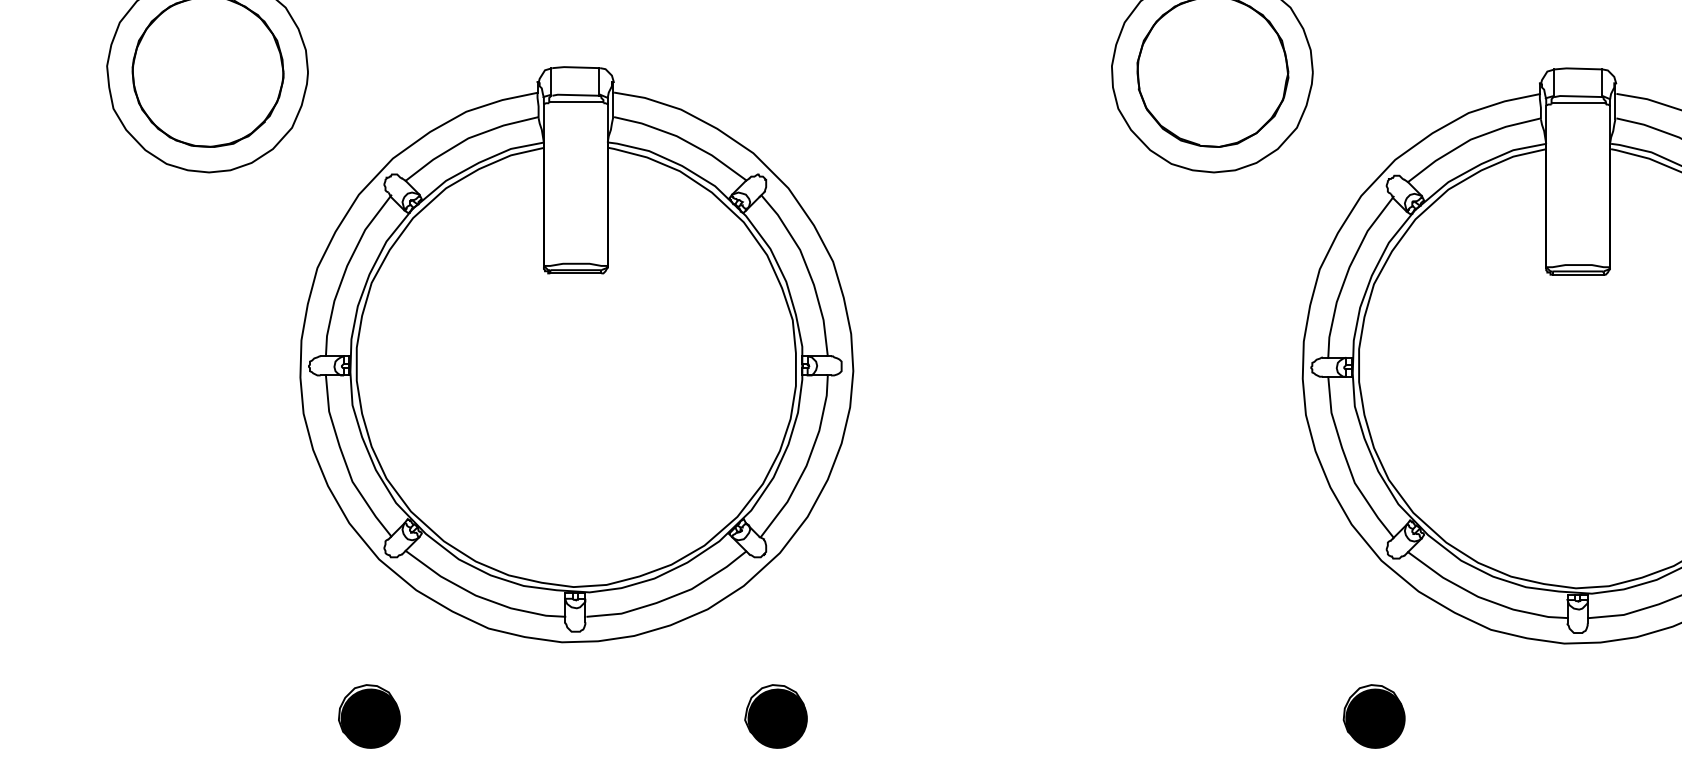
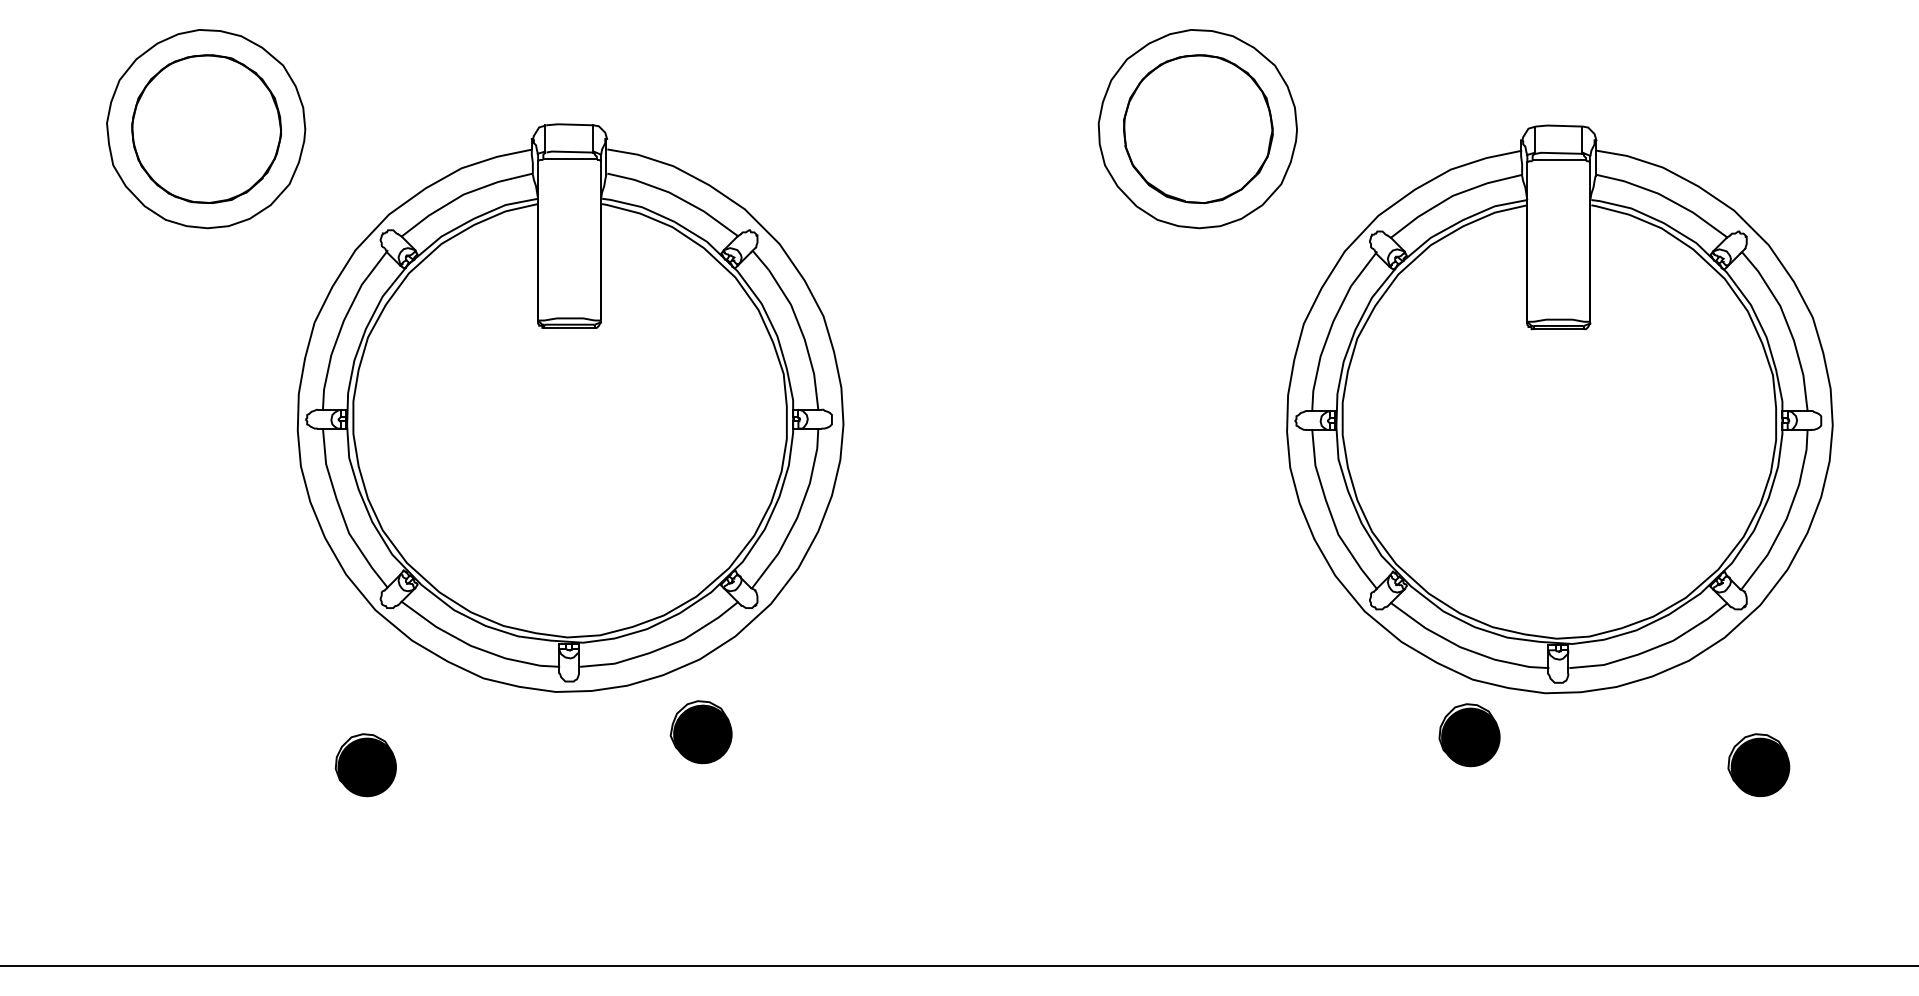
part: (775, 716) -> (700, 732), moved
part: (1374, 716) -> (1469, 735), moved

